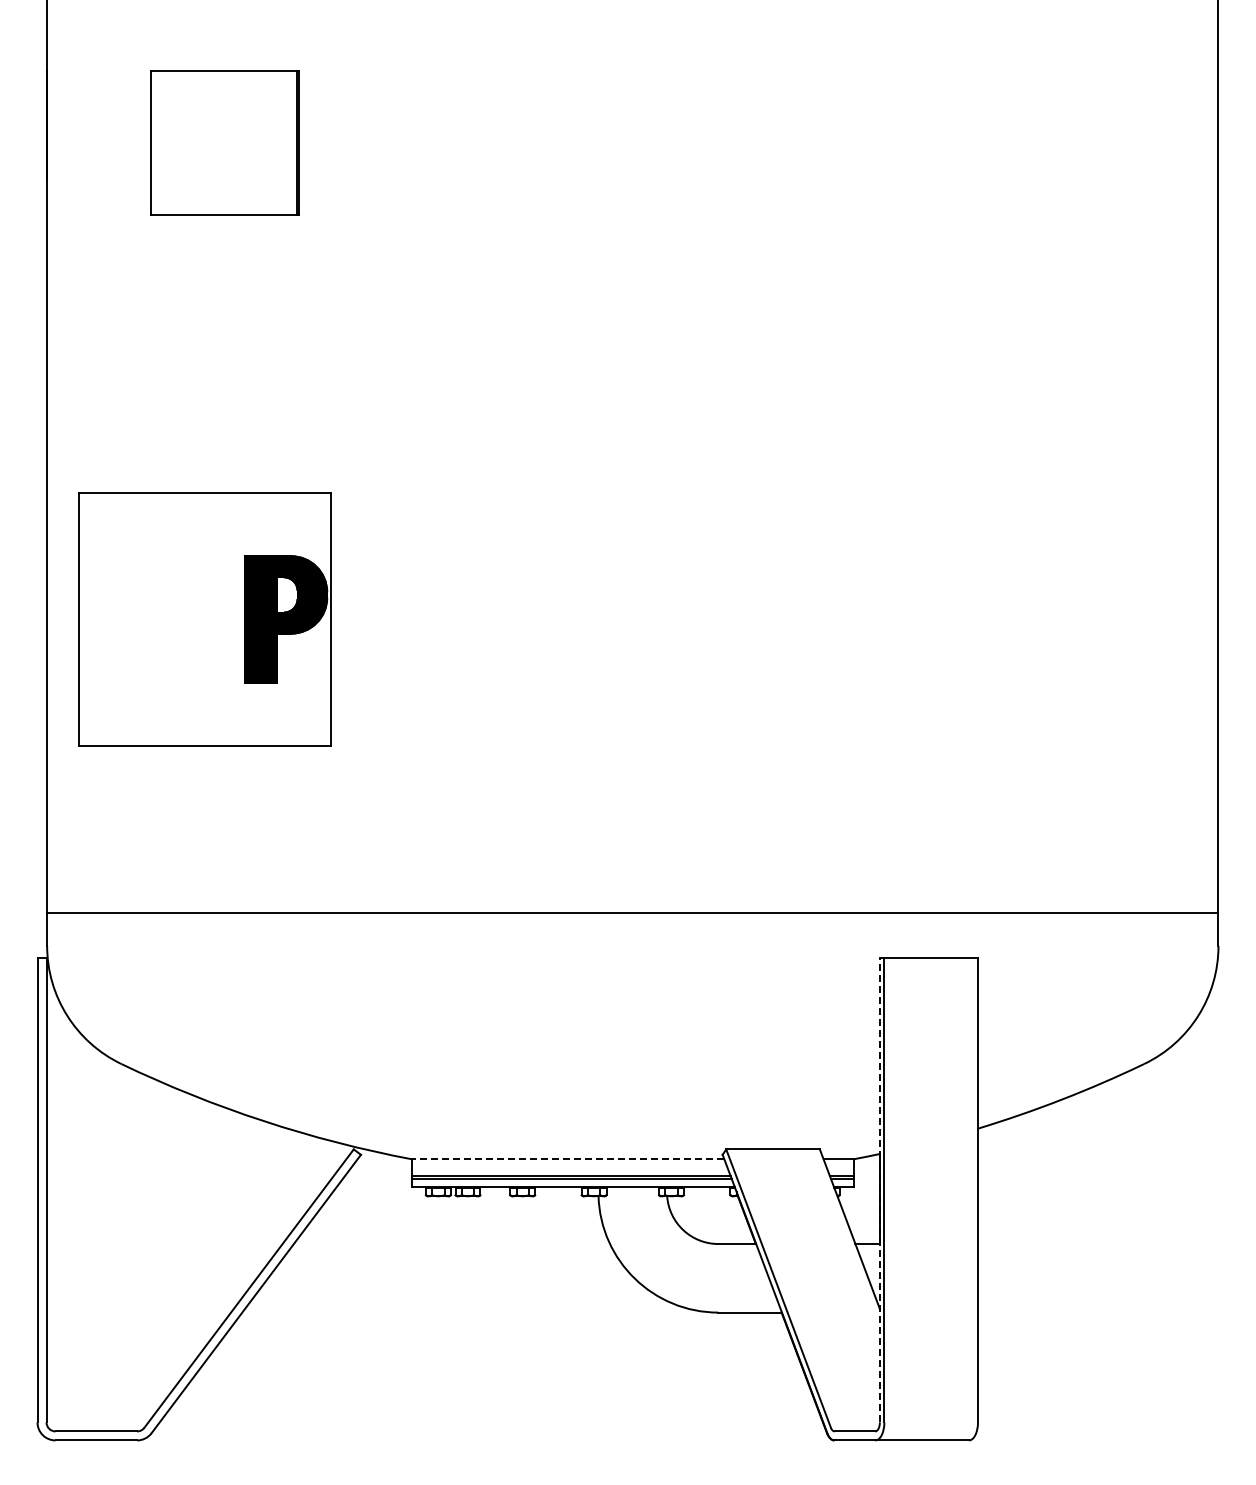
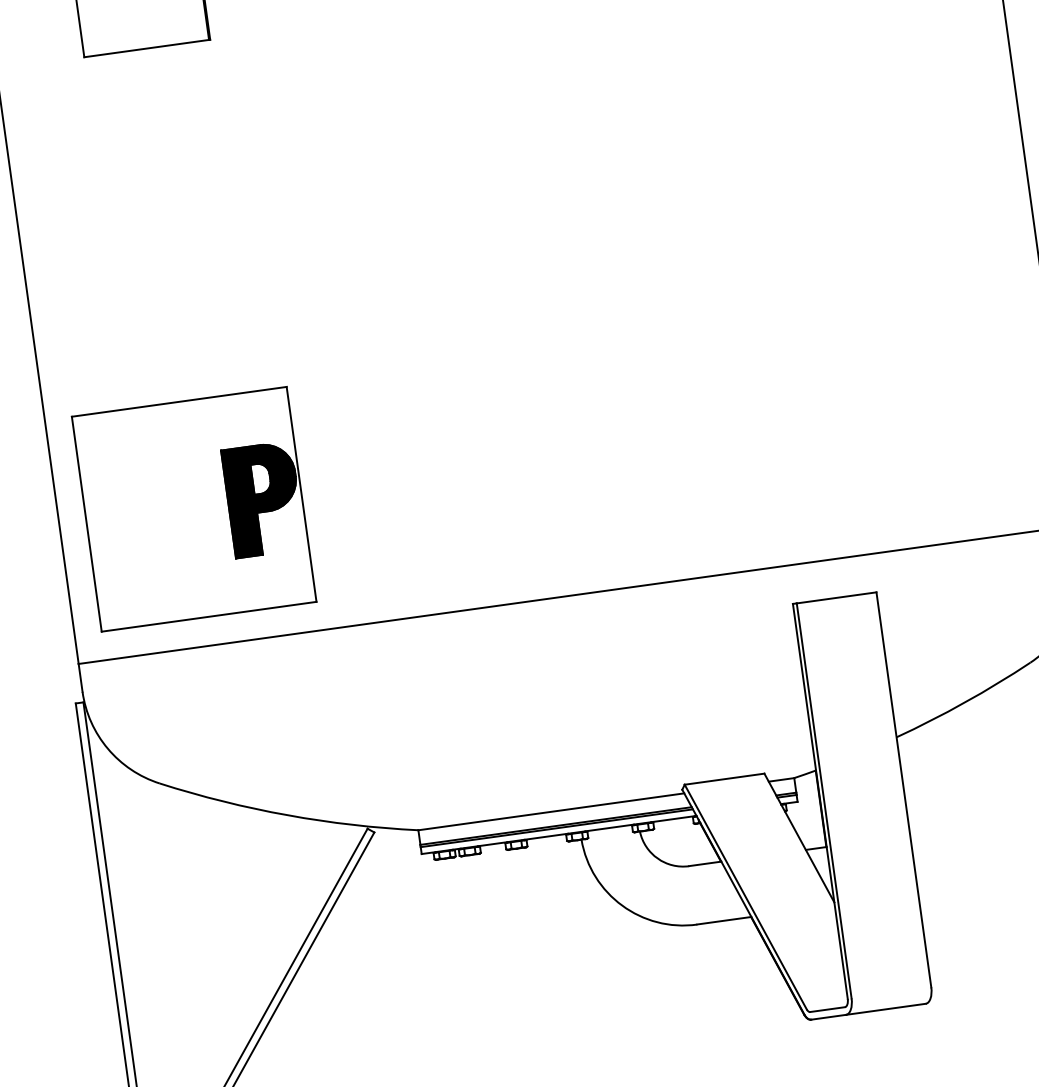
part: (204, 619) -> (193, 509), moved
line: (567, 1159) -> (550, 812), dashed -> solid
line: (879, 1189) -> (819, 800), dashed -> solid

